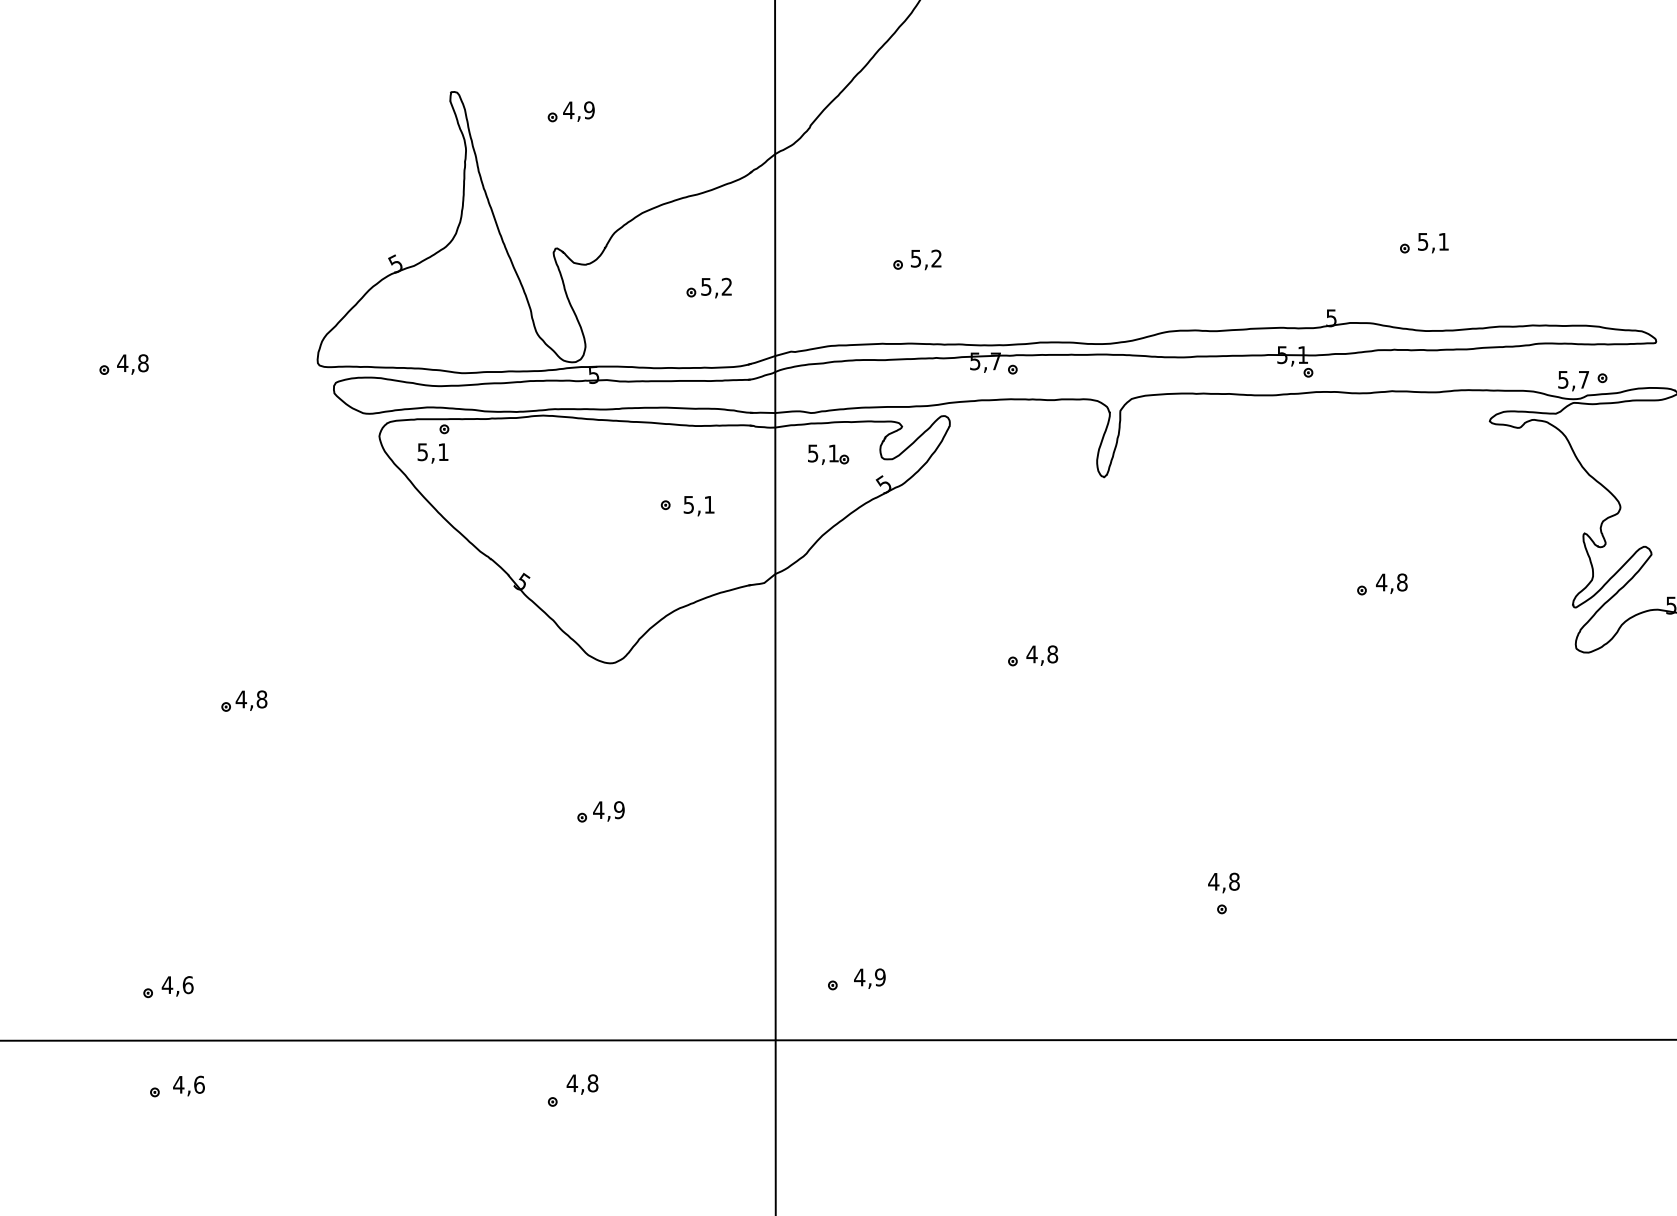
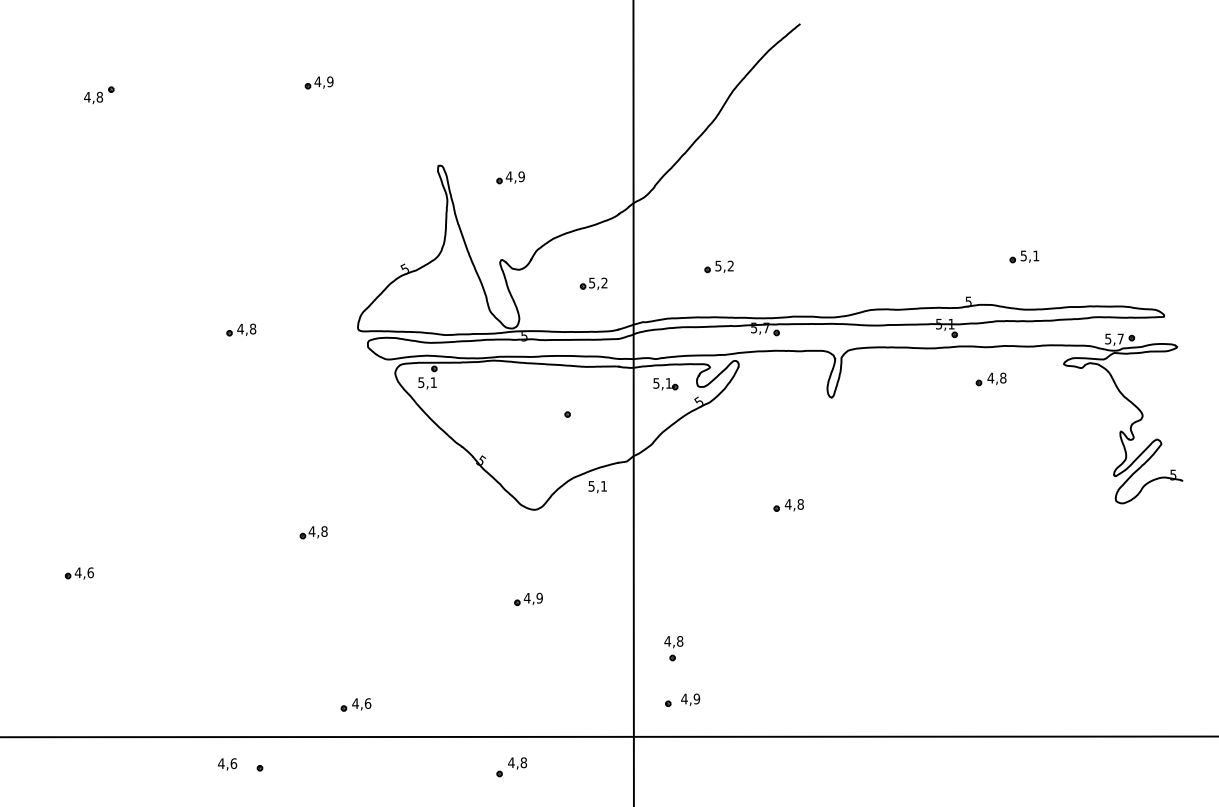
text: (698, 506) -> (597, 487), moved
part: (1381, 584) -> (990, 379), moved
part: (1223, 893) -> (673, 648), moved
part: (167, 986) -> (355, 704), moved
text: (188, 1086) -> (227, 764), moved

